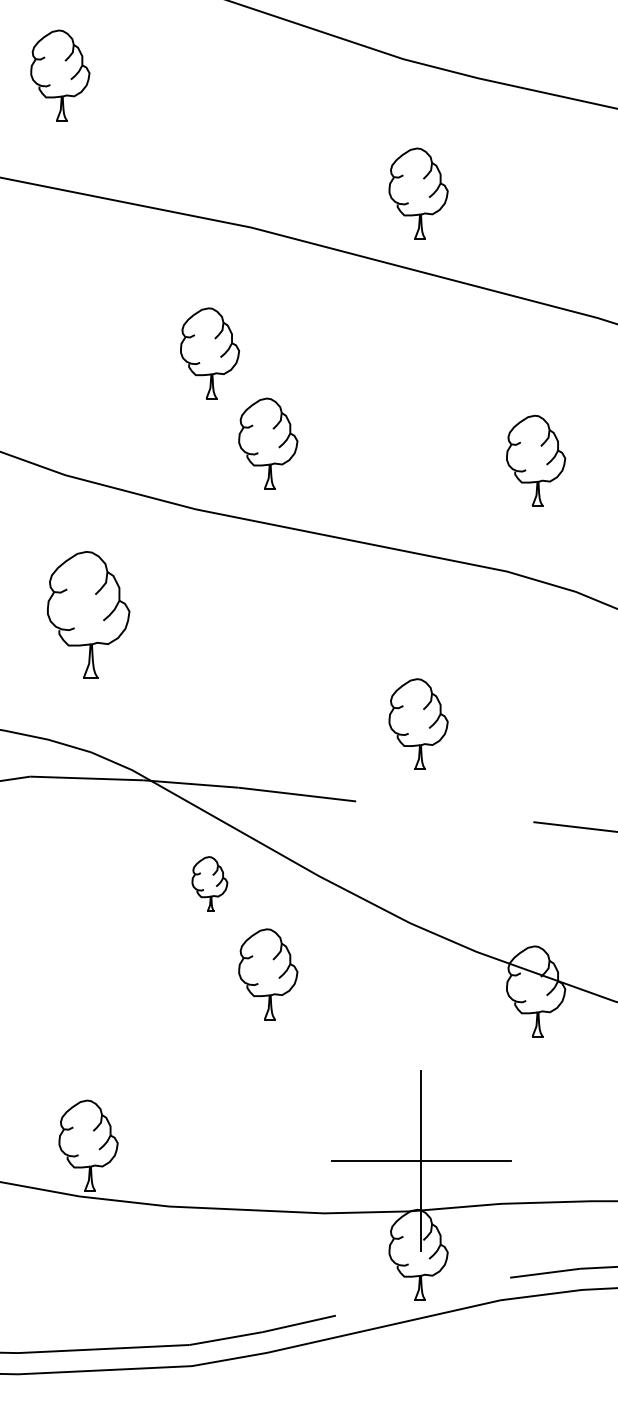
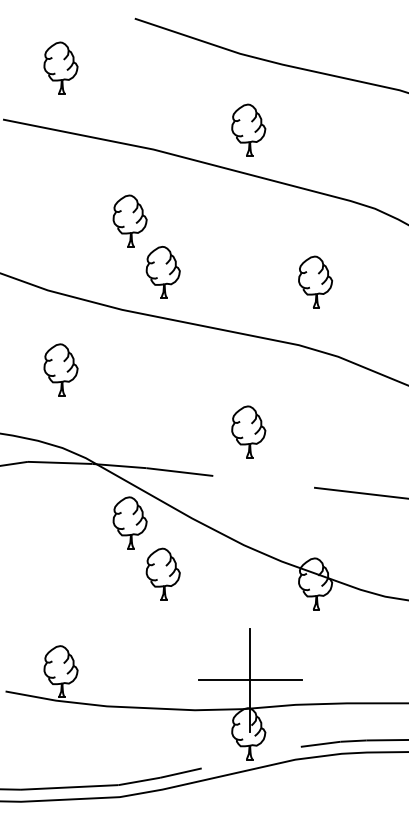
part: (59, 74) -> (60, 67), moved
part: (87, 614) -> (60, 369), size x0.71
part: (208, 883) -> (129, 522), size x1.67

